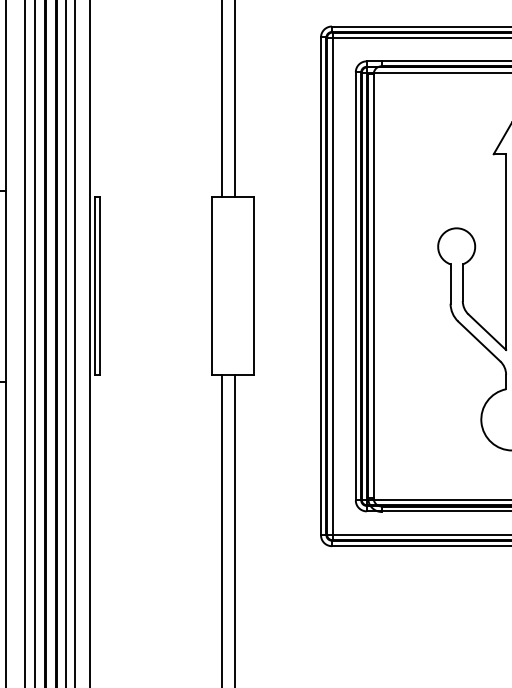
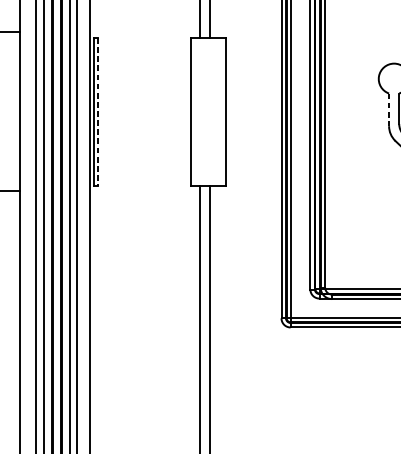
line: (450, 284) -> (389, 110), solid -> dashed
line: (100, 286) -> (98, 111), solid -> dashed

